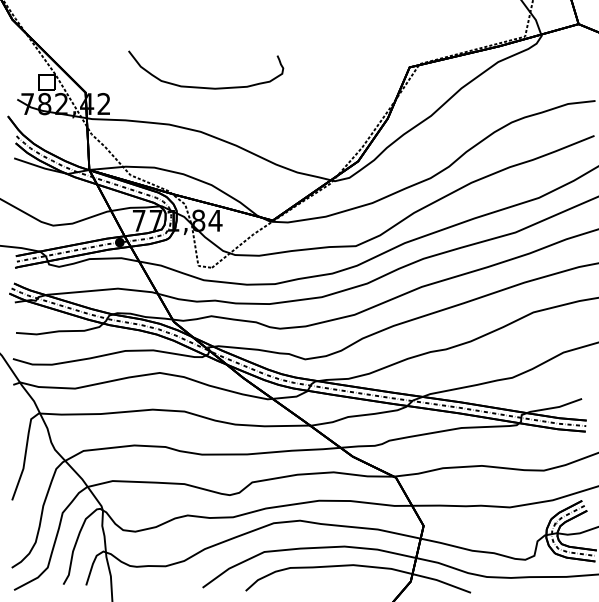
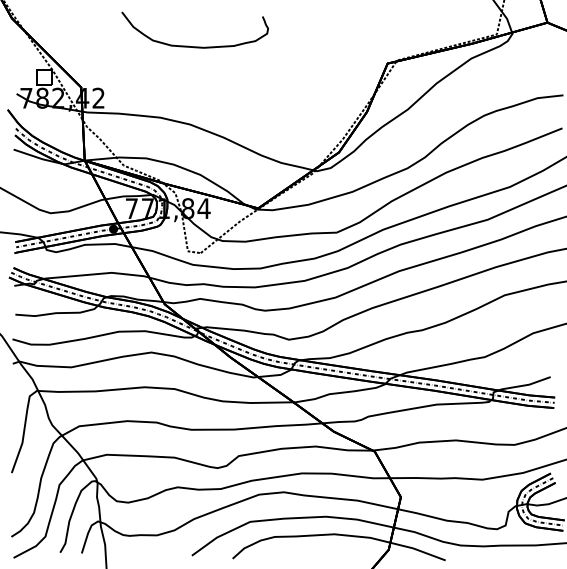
curve: (201, 86) -> (190, 45), moved

